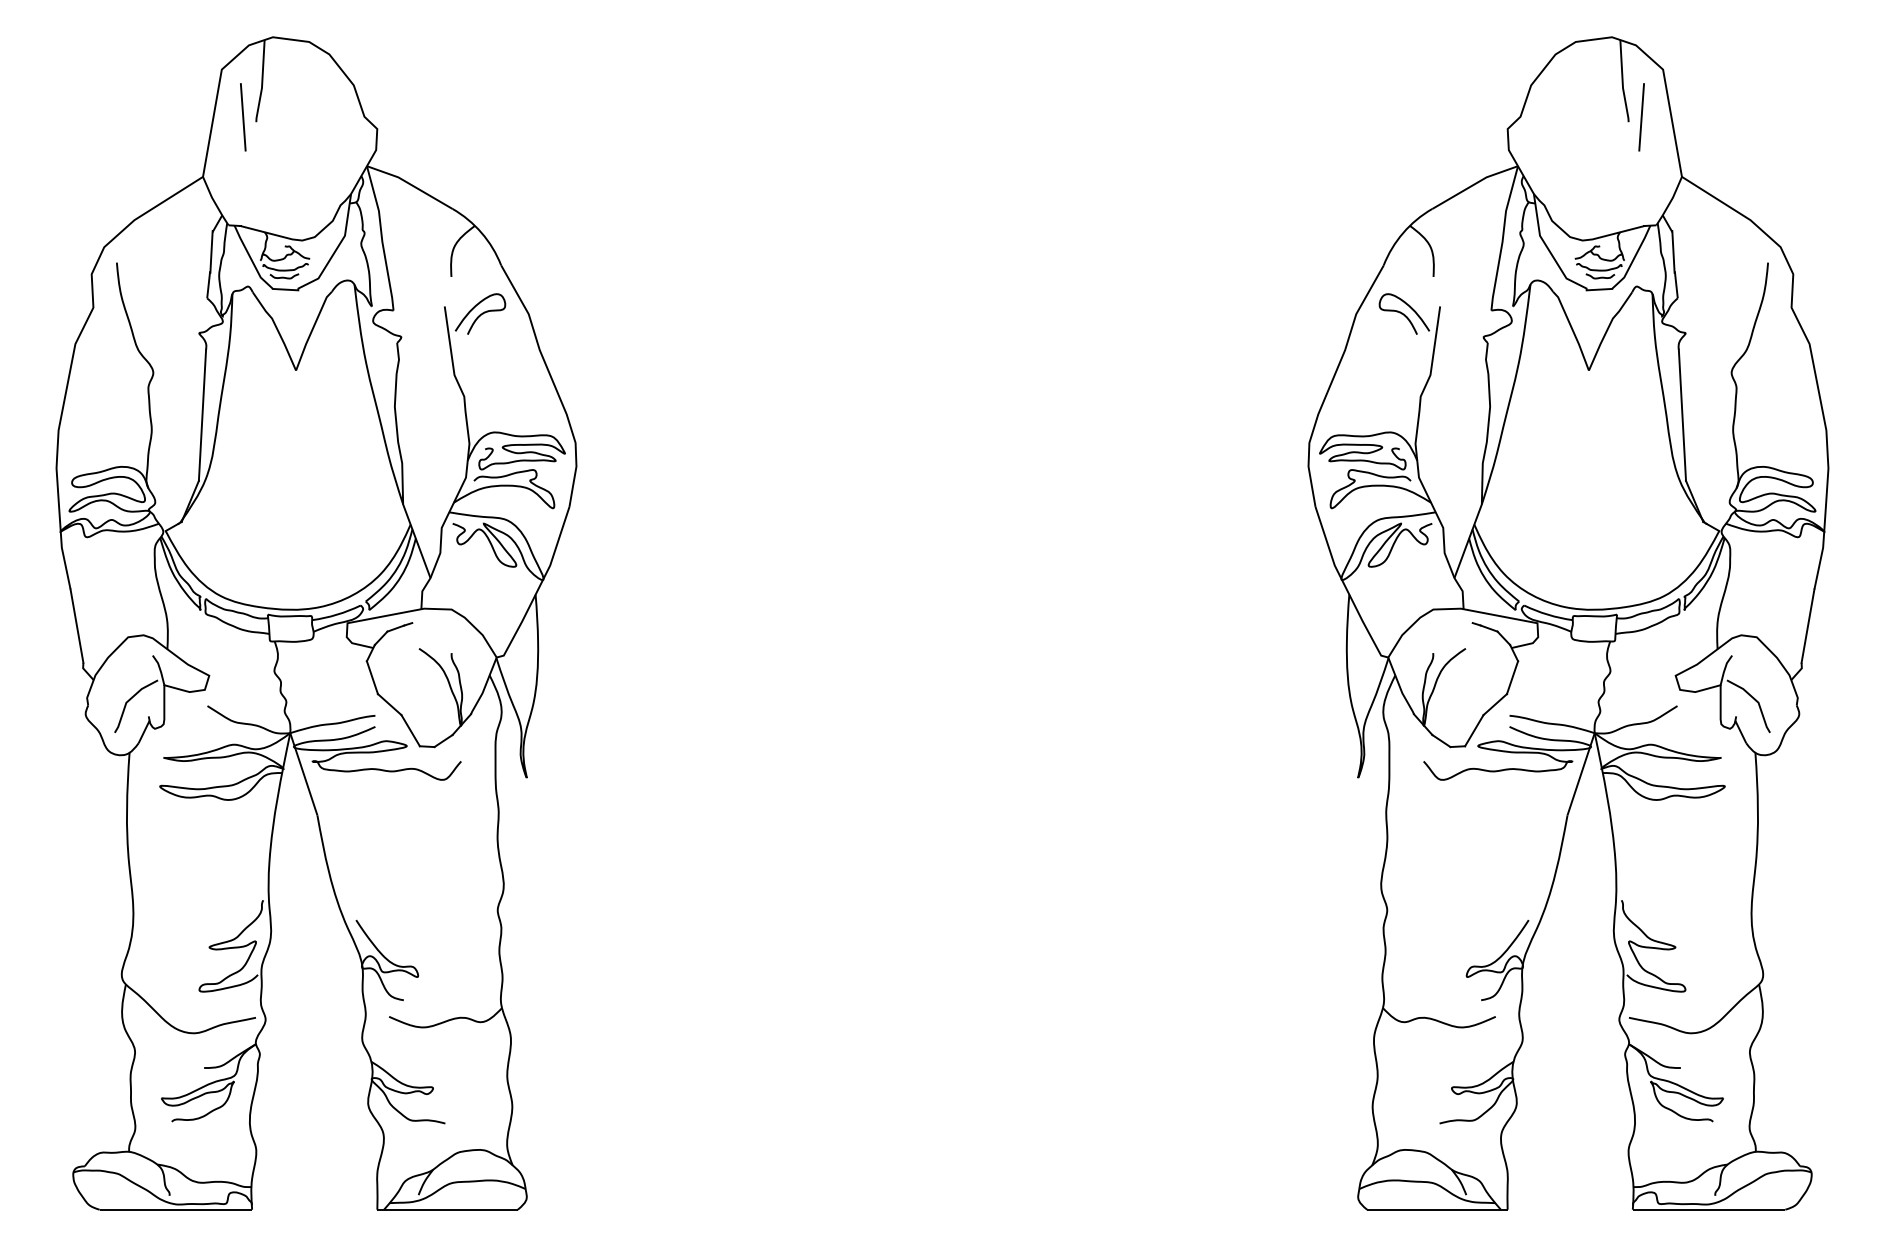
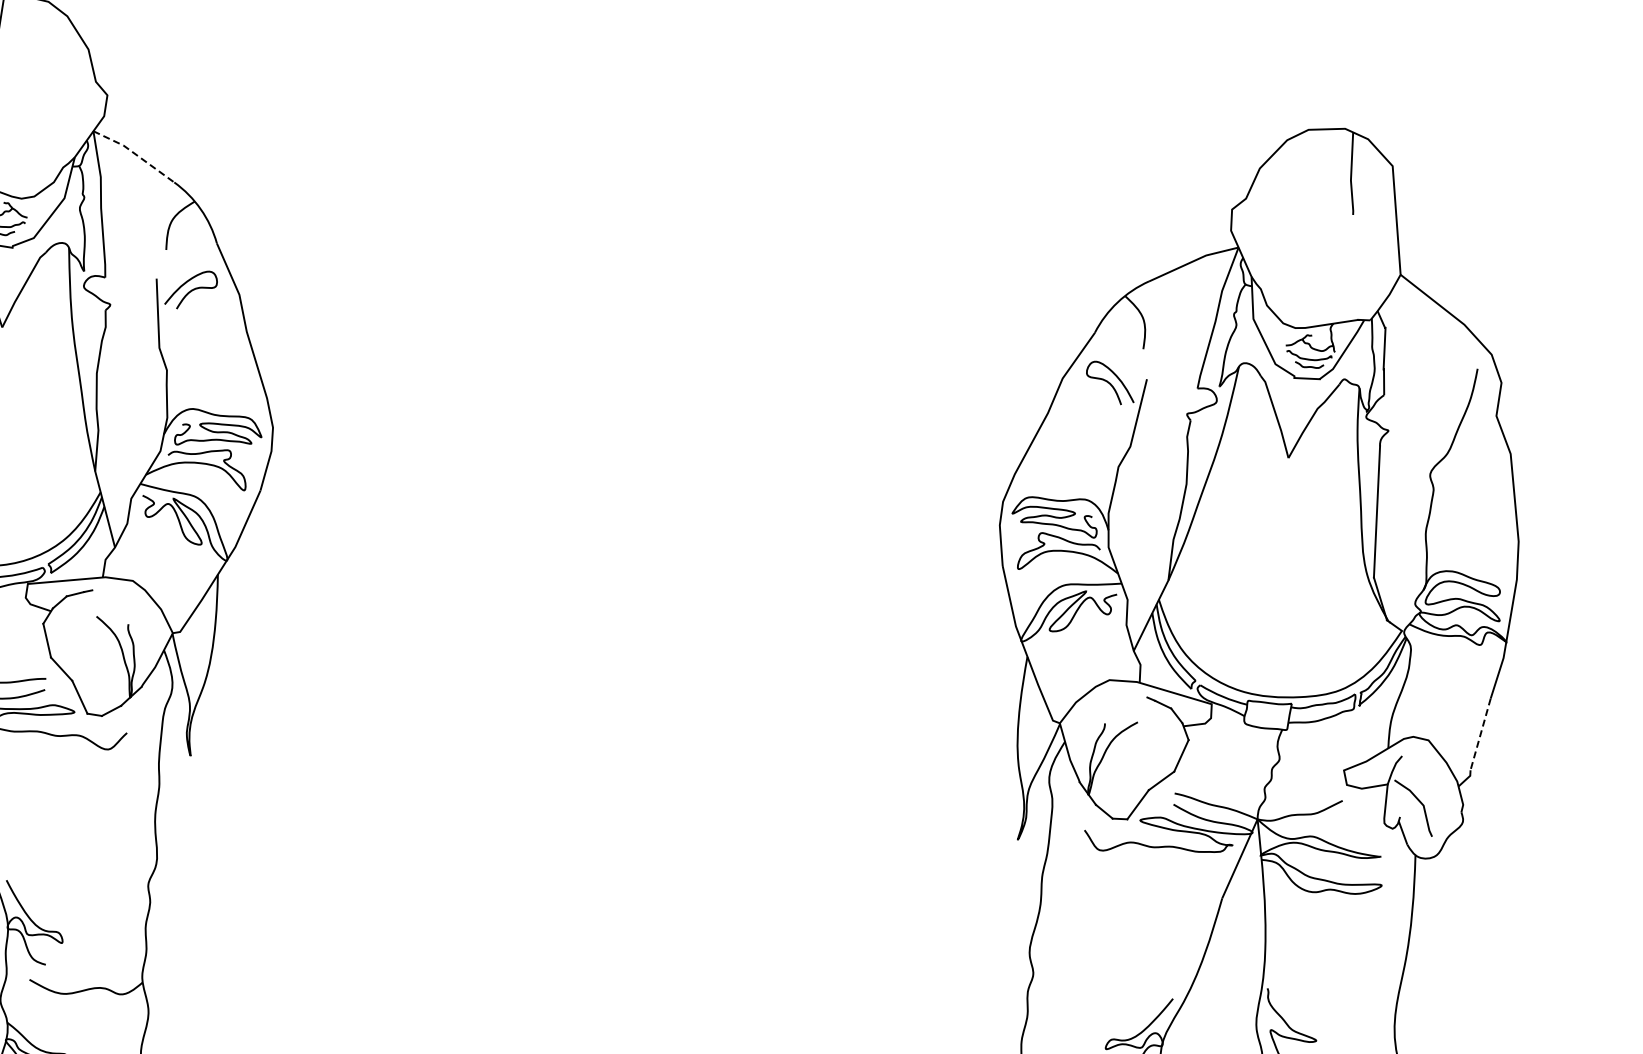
line: (1641, 117) -> (1366, 211), removed
line: (410, 184) -> (134, 153), solid -> dashed
line: (1807, 626) -> (1480, 734), solid -> dashed

